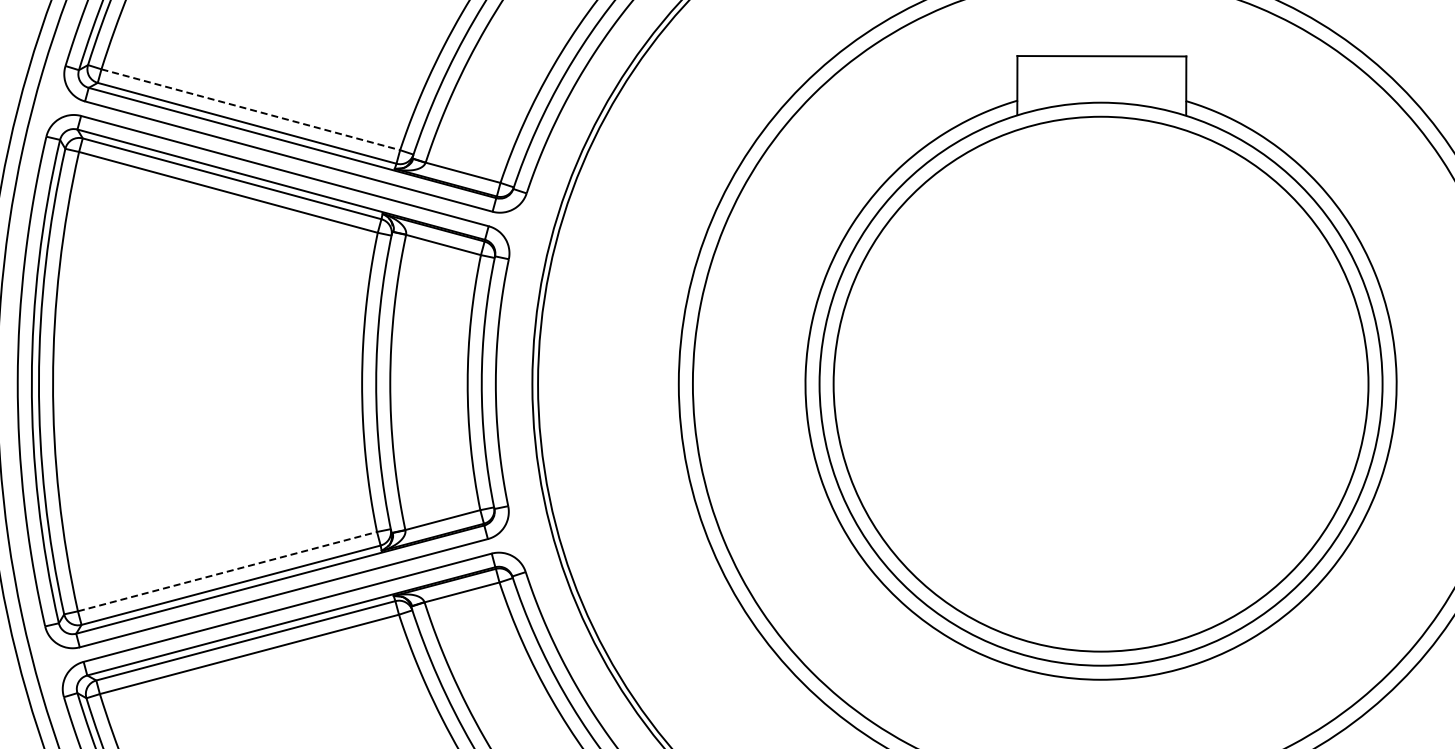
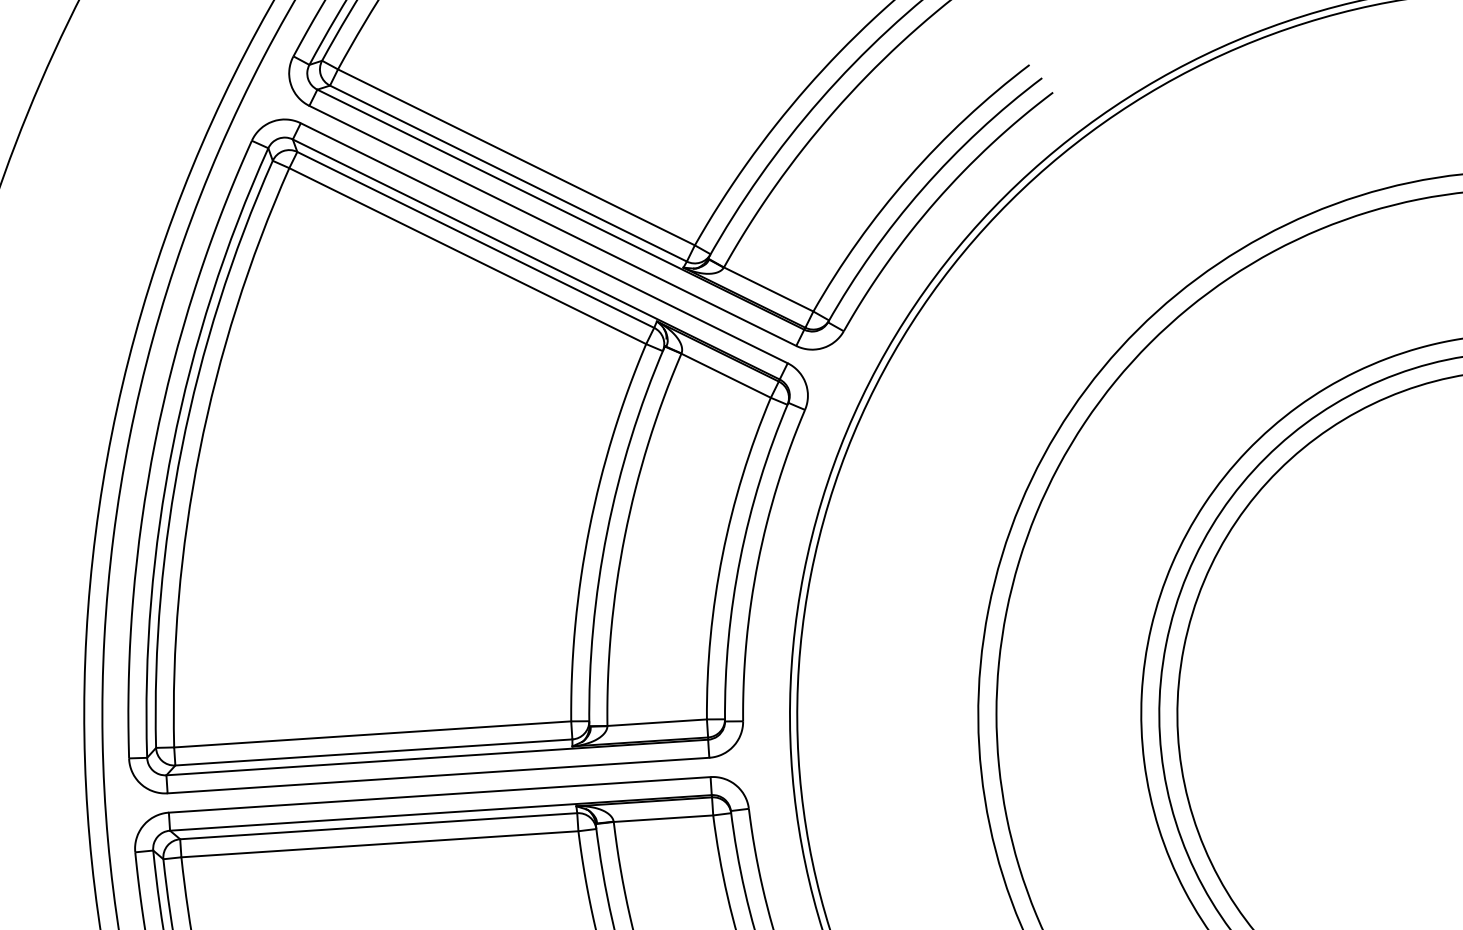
line: (250, 109) -> (516, 156), dashed -> solid
line: (227, 571) -> (372, 734), dashed -> solid

